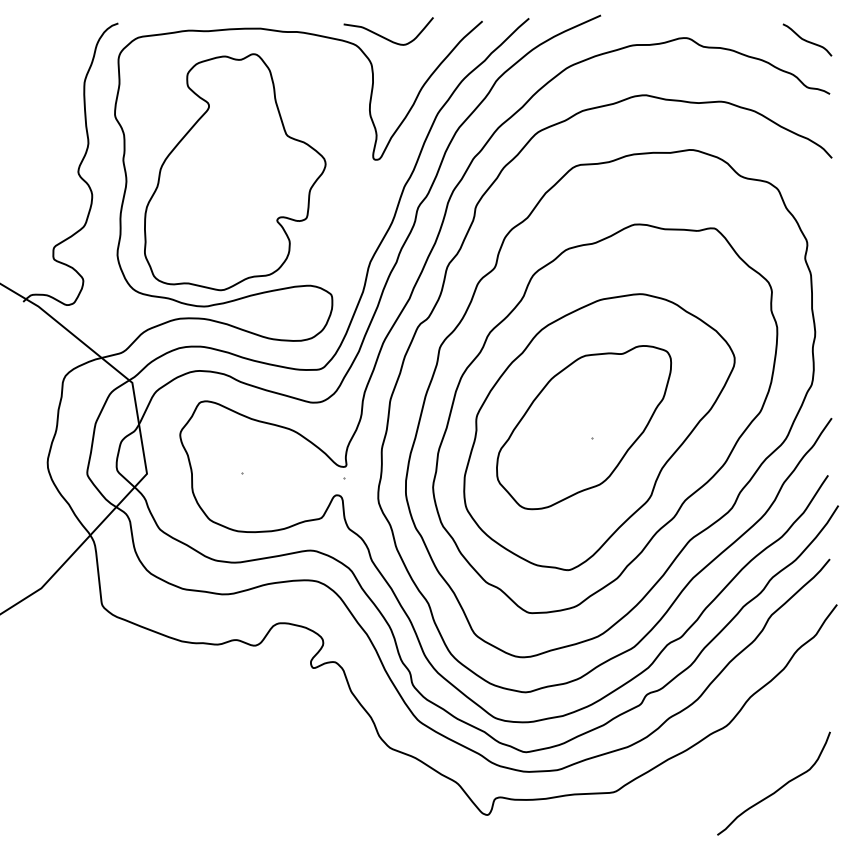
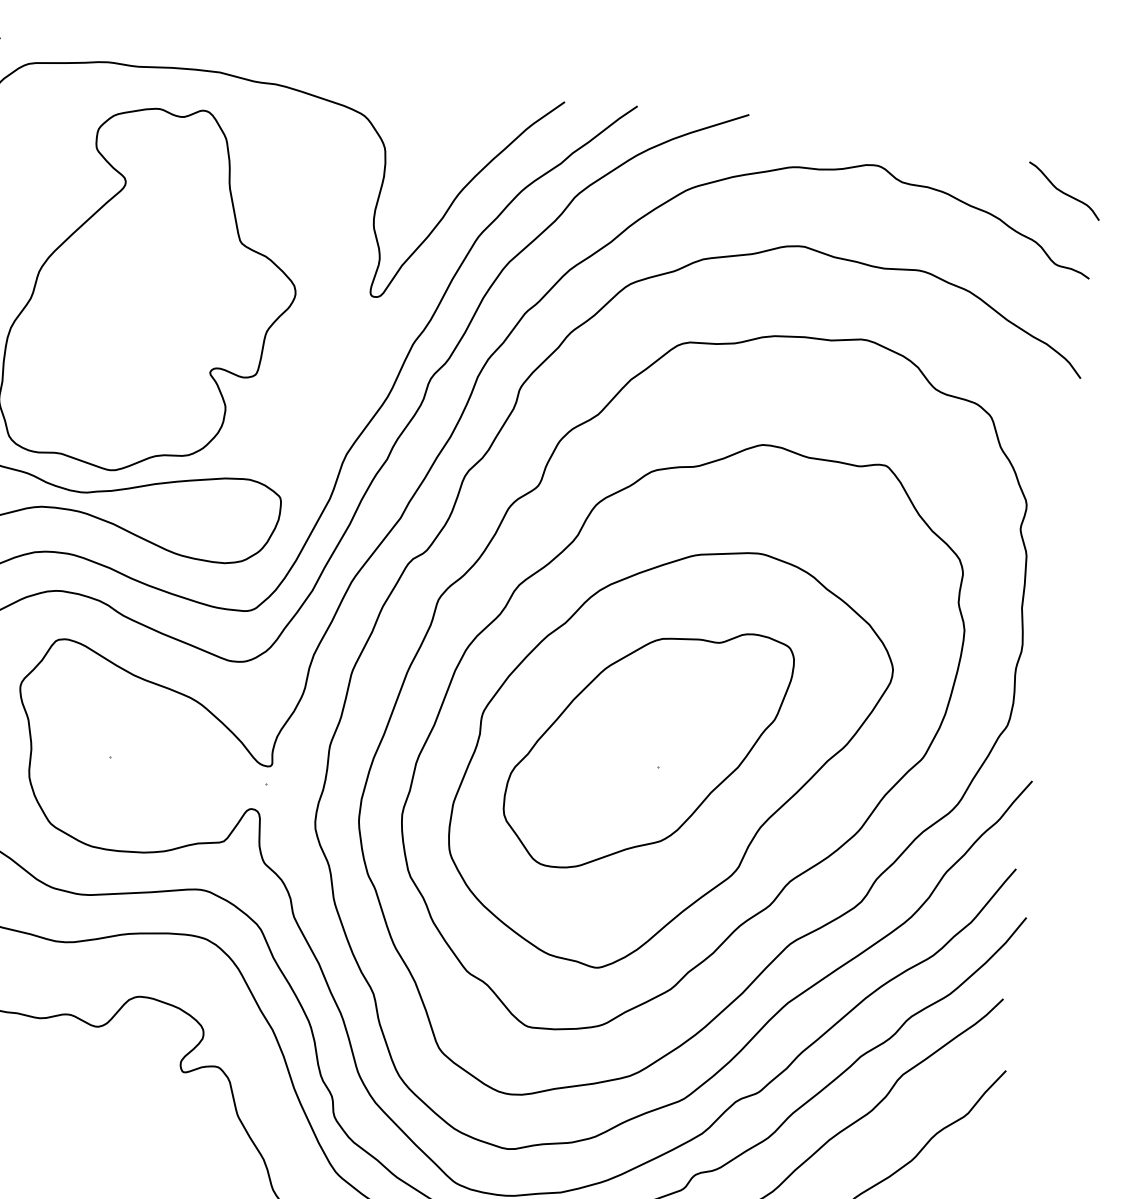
curve: (385, 37) -> (411, 109), removed

